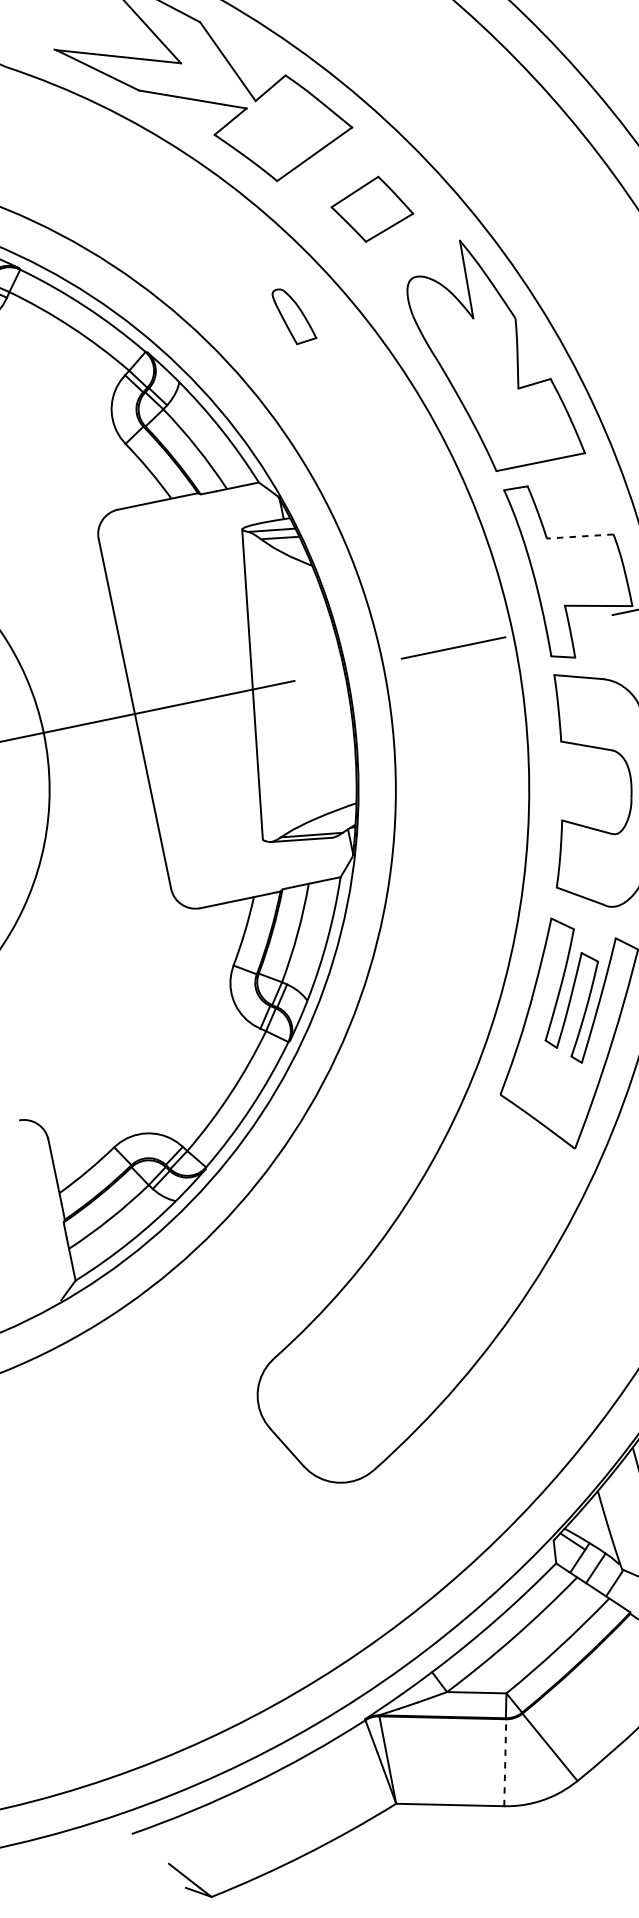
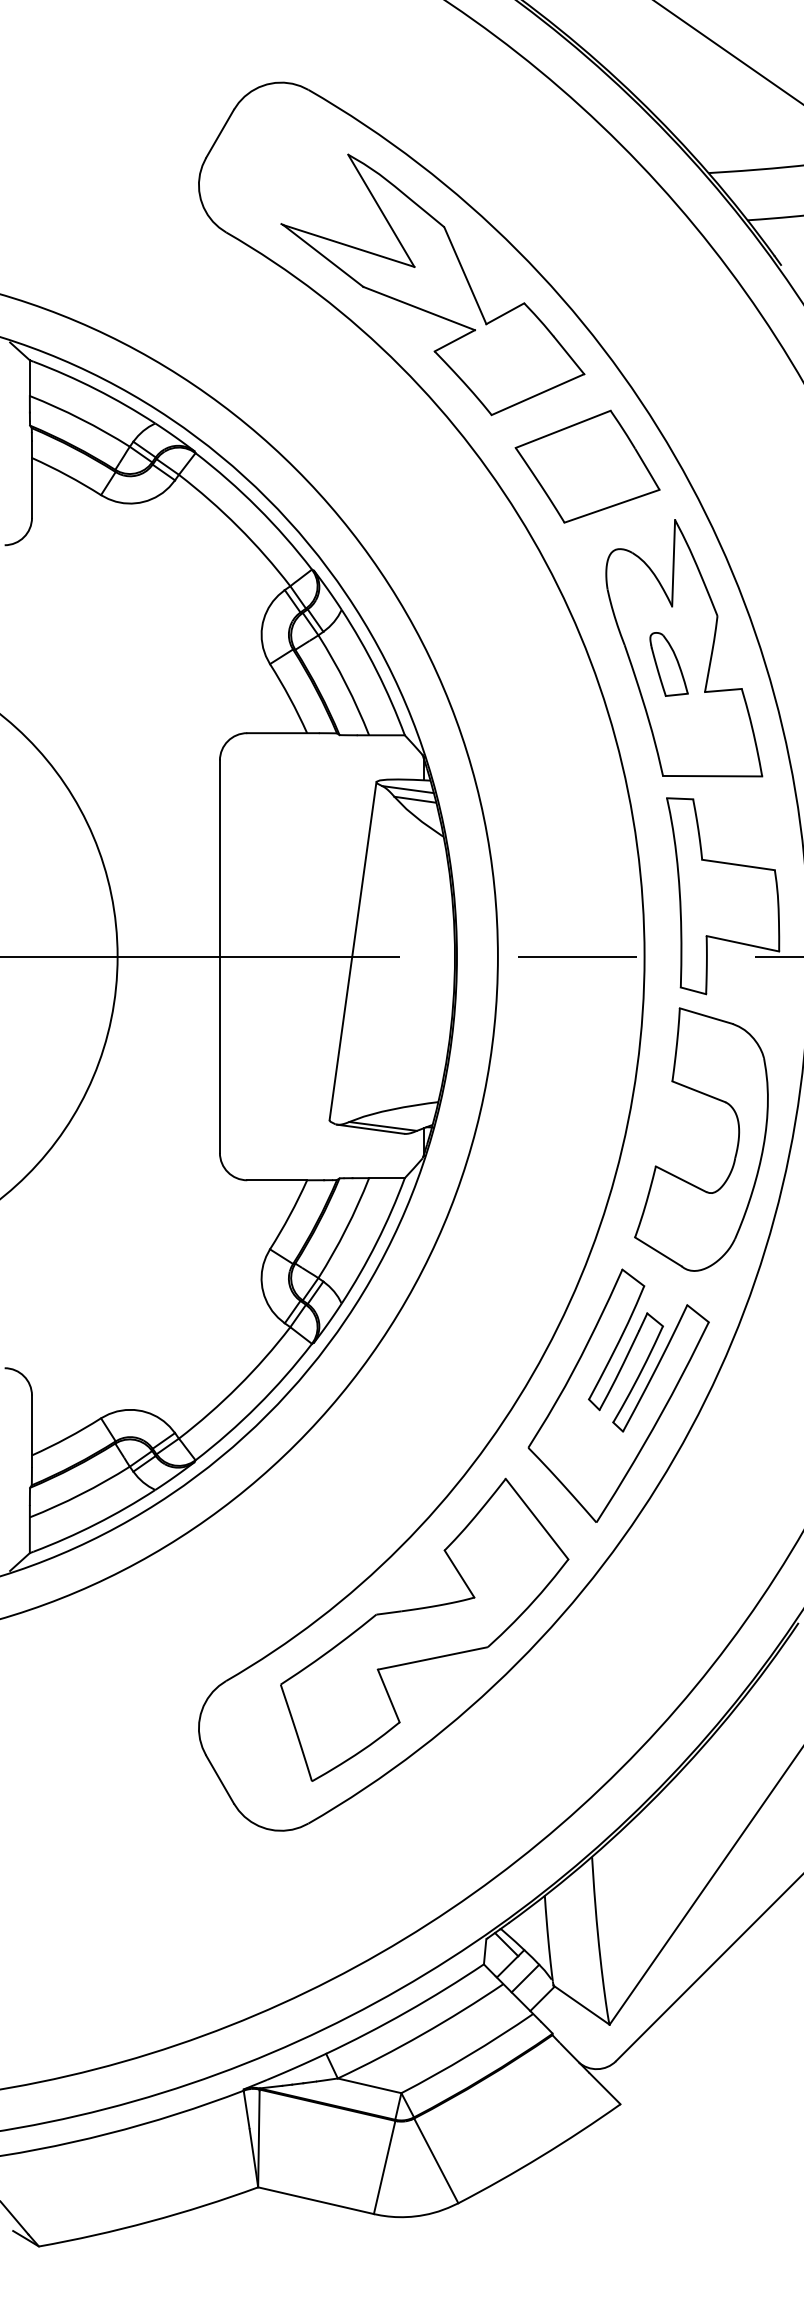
part: (372, 209) -> (587, 466), size x1.67
part: (293, 315) -> (668, 664), moved
line: (580, 536) -> (738, 865), dashed -> solid
part: (441, 1275) -> (424, 1629), added
line: (505, 1762) -> (384, 2167), dashed -> solid

